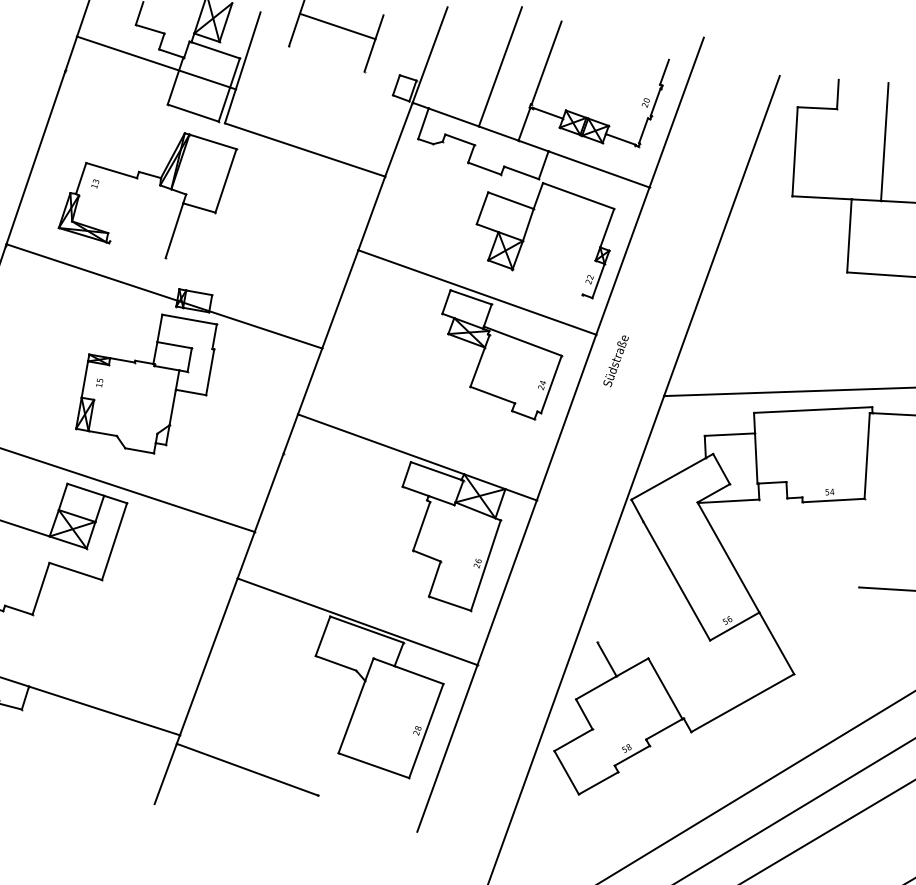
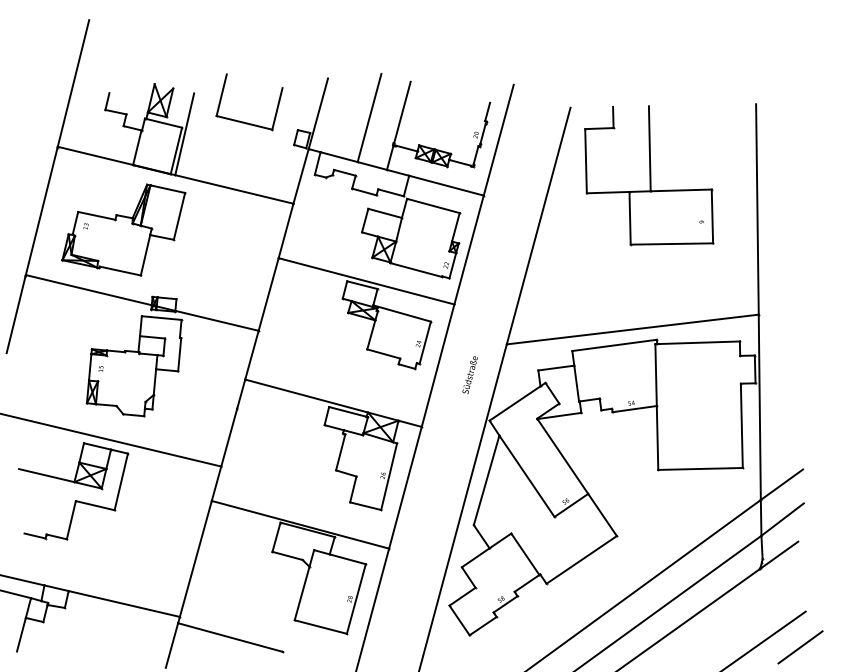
line: (337, 25) -> (244, 122), moved
line: (156, 62) -> (116, 160), moved
line: (136, 248) -> (119, 270), added
line: (547, 283) -> (416, 270), added
text: (615, 361) -> (469, 375), moved
line: (861, 542) -> (657, 437), added
line: (620, 582) -> (486, 480), added

